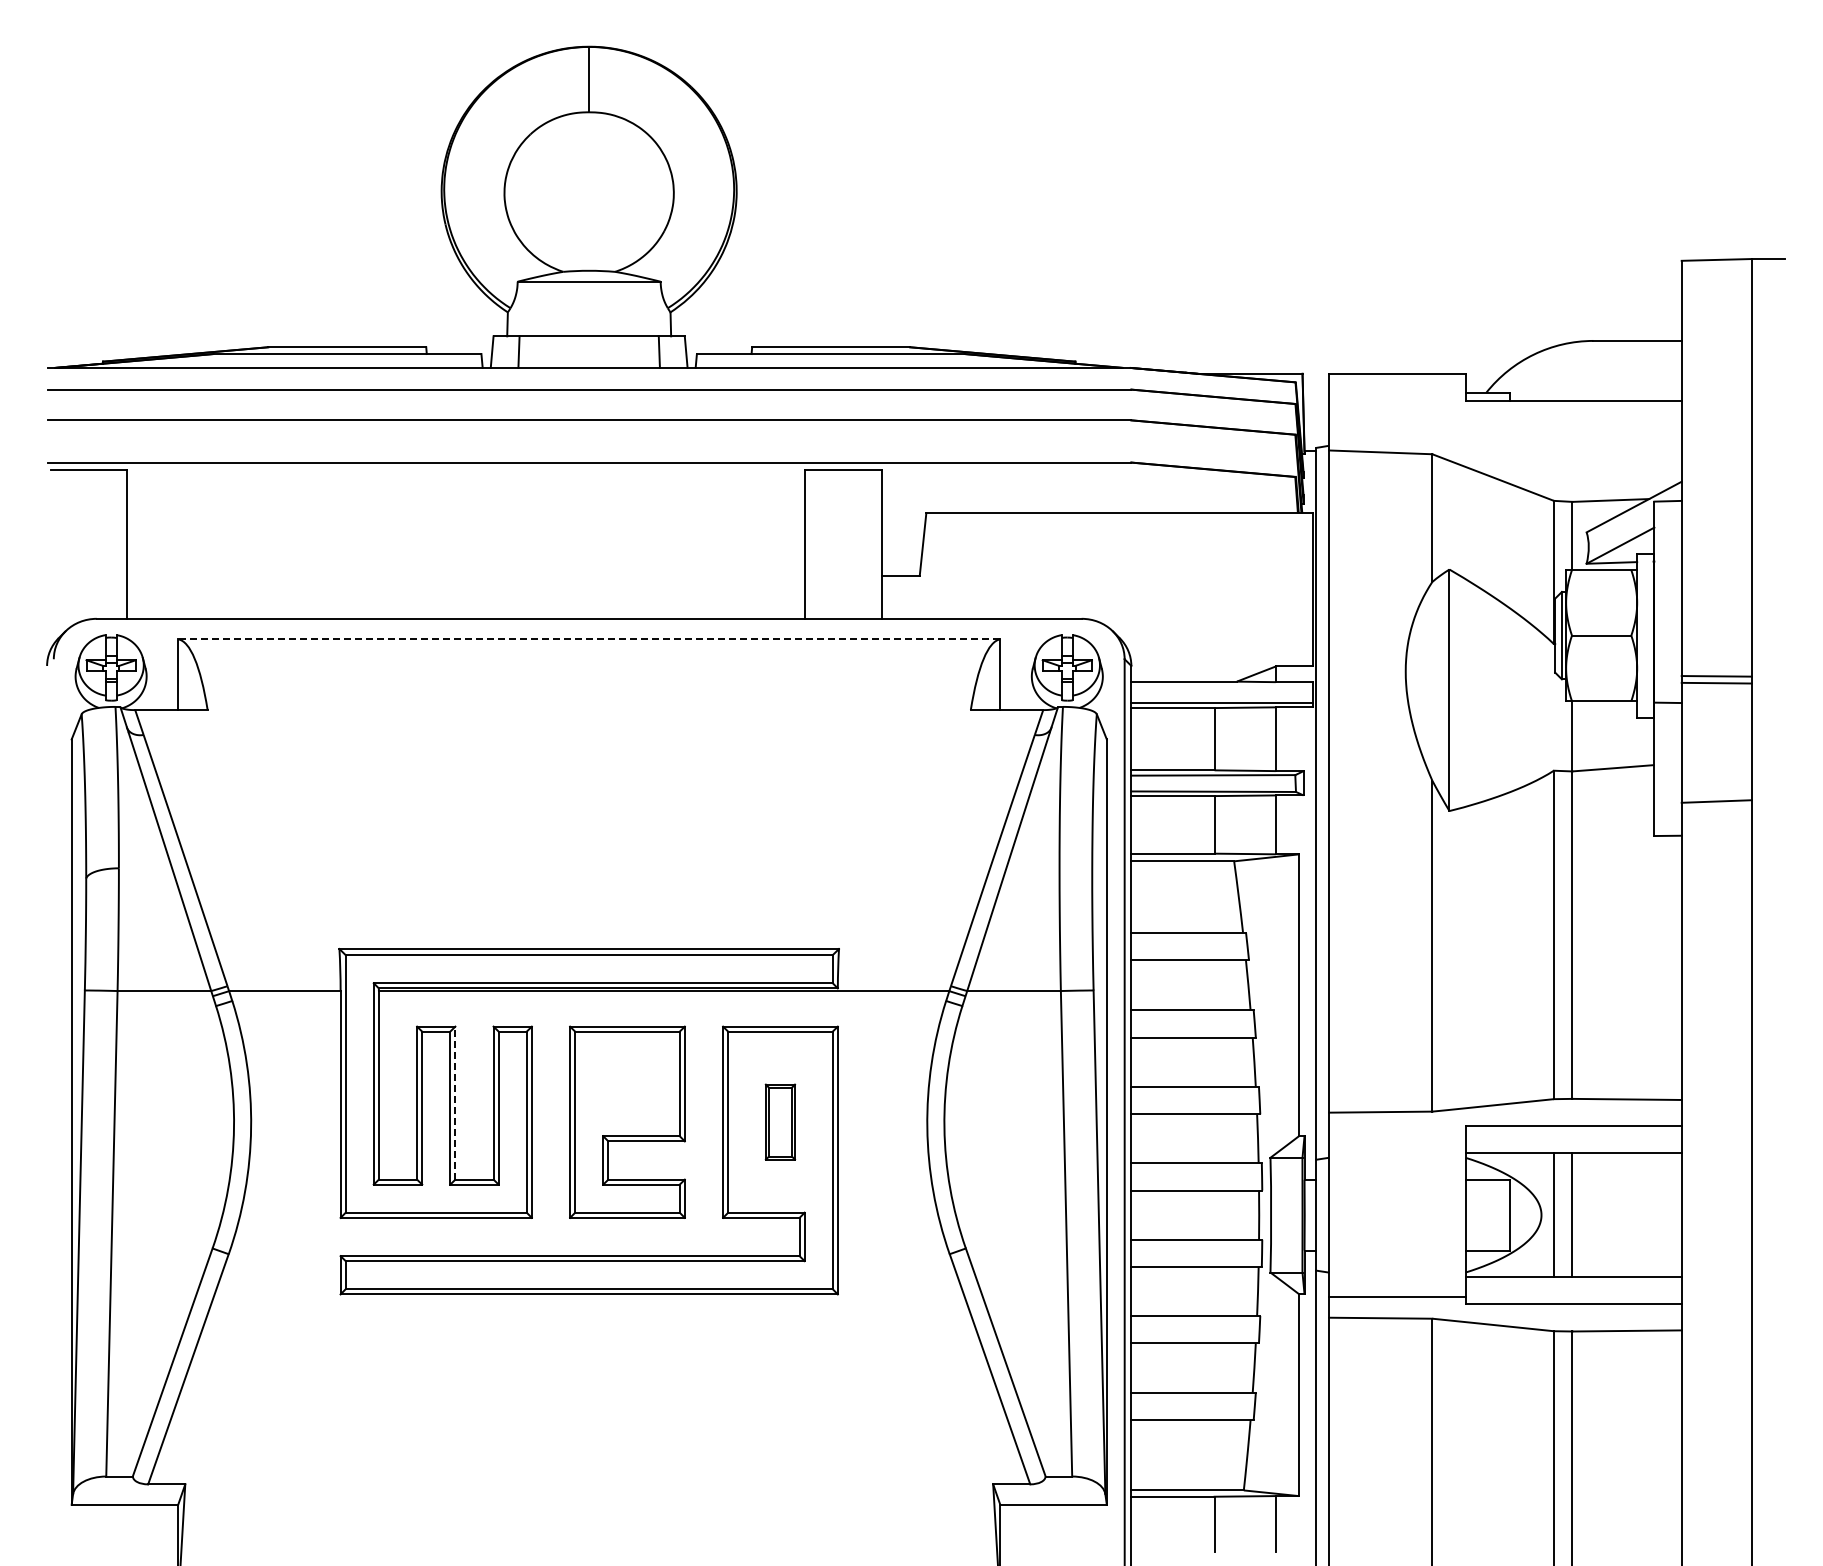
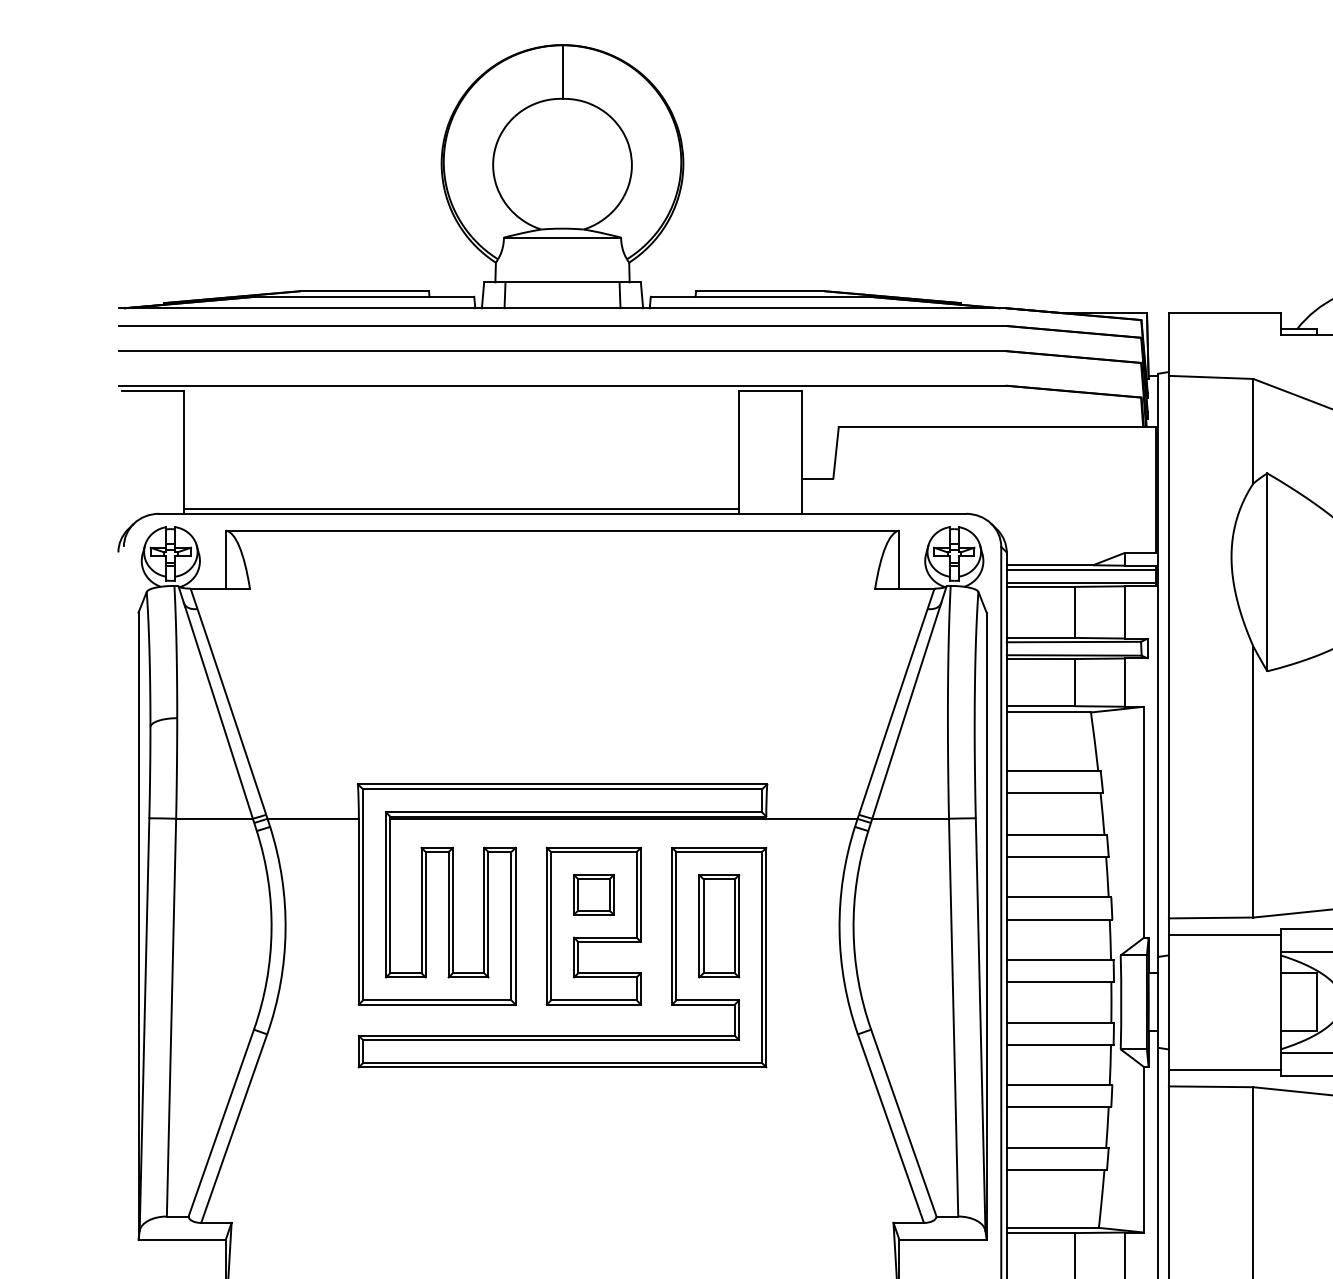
line: (466, 613) -> (462, 509), added
line: (588, 639) -> (561, 530), dashed -> solid
line: (1222, 687) -> (1081, 570), added
part: (627, 1083) -> (593, 894), added
line: (455, 1102) -> (453, 910), dashed -> solid
part: (780, 1121) -> (719, 925), size x1.67
line: (1397, 1133) -> (1224, 935), added

